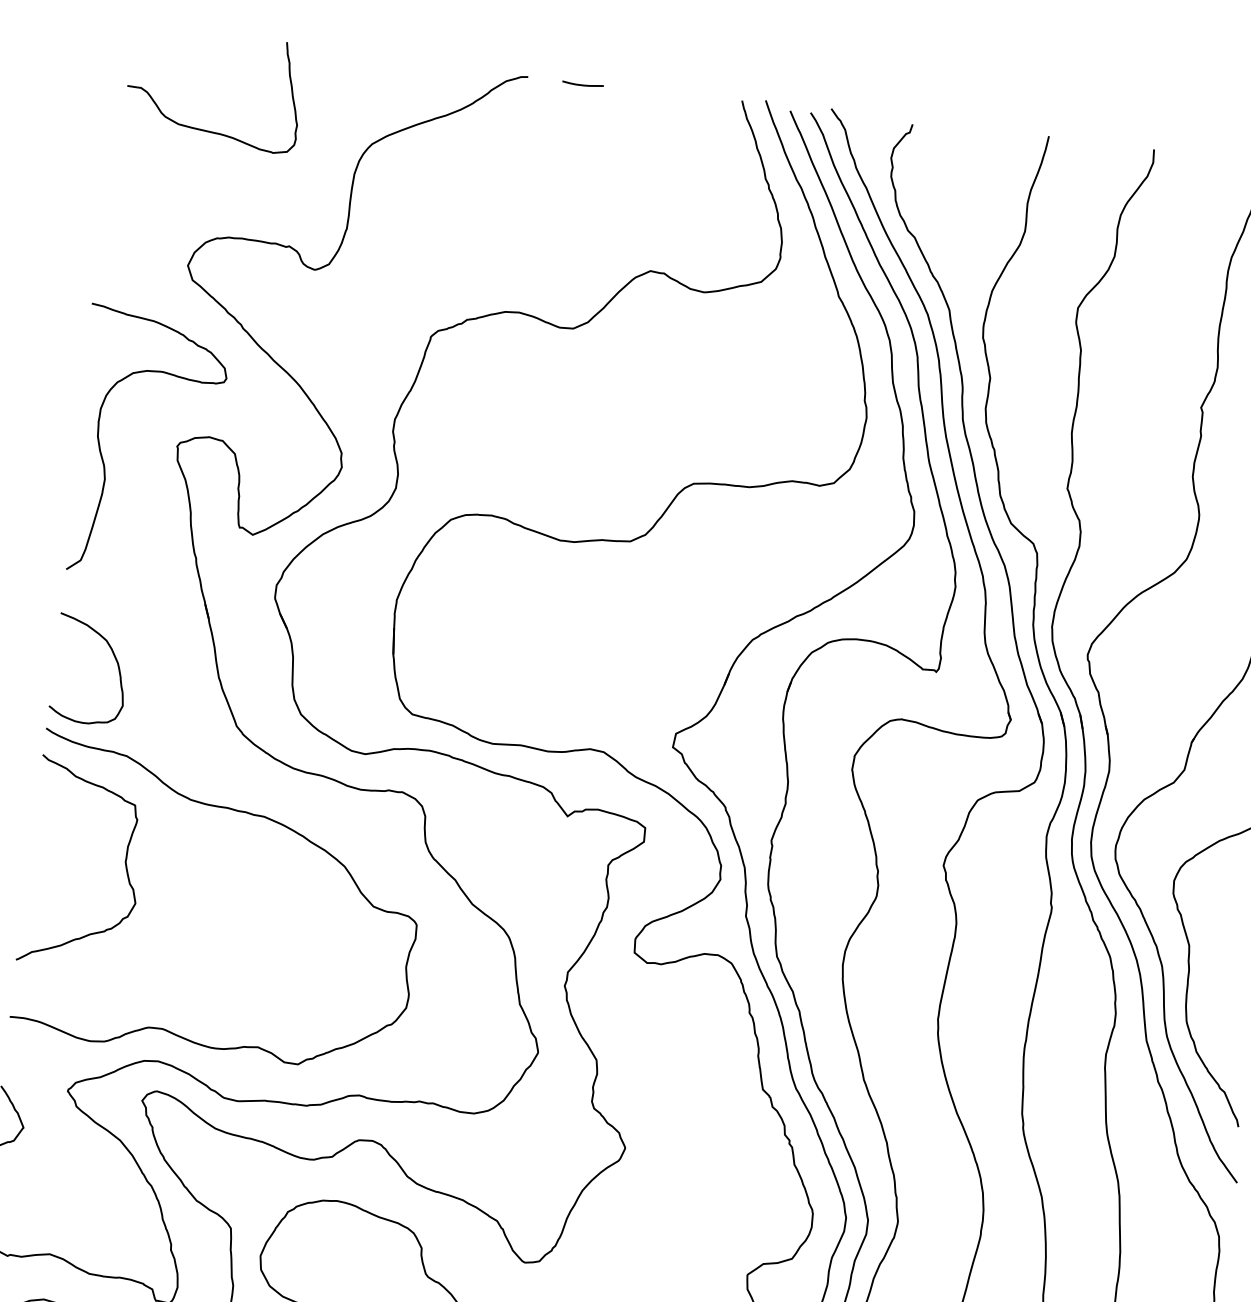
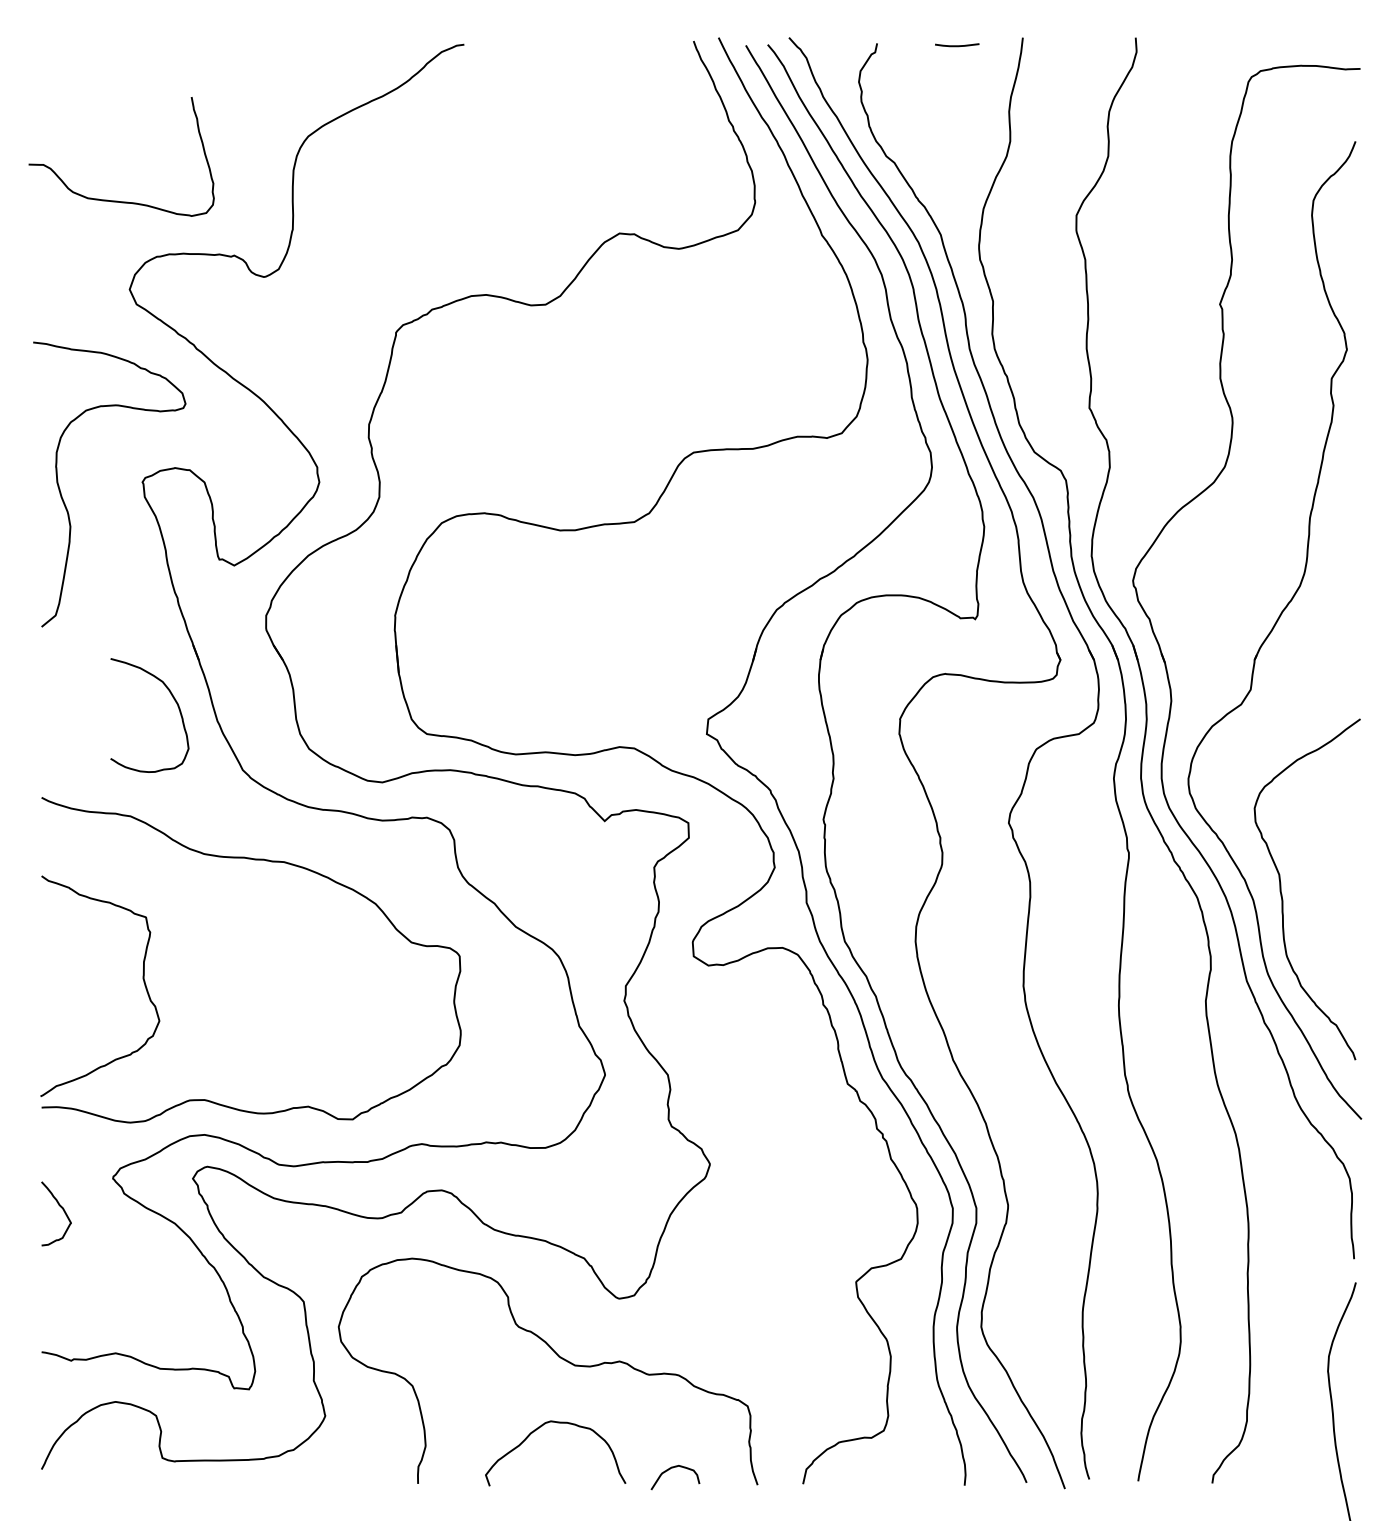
curve: (583, 84) -> (957, 45), moved
curve: (205, 129) -> (117, 200), moved
curve: (114, 658) -> (173, 699), moved
curve: (124, 862) -> (142, 979), moved

